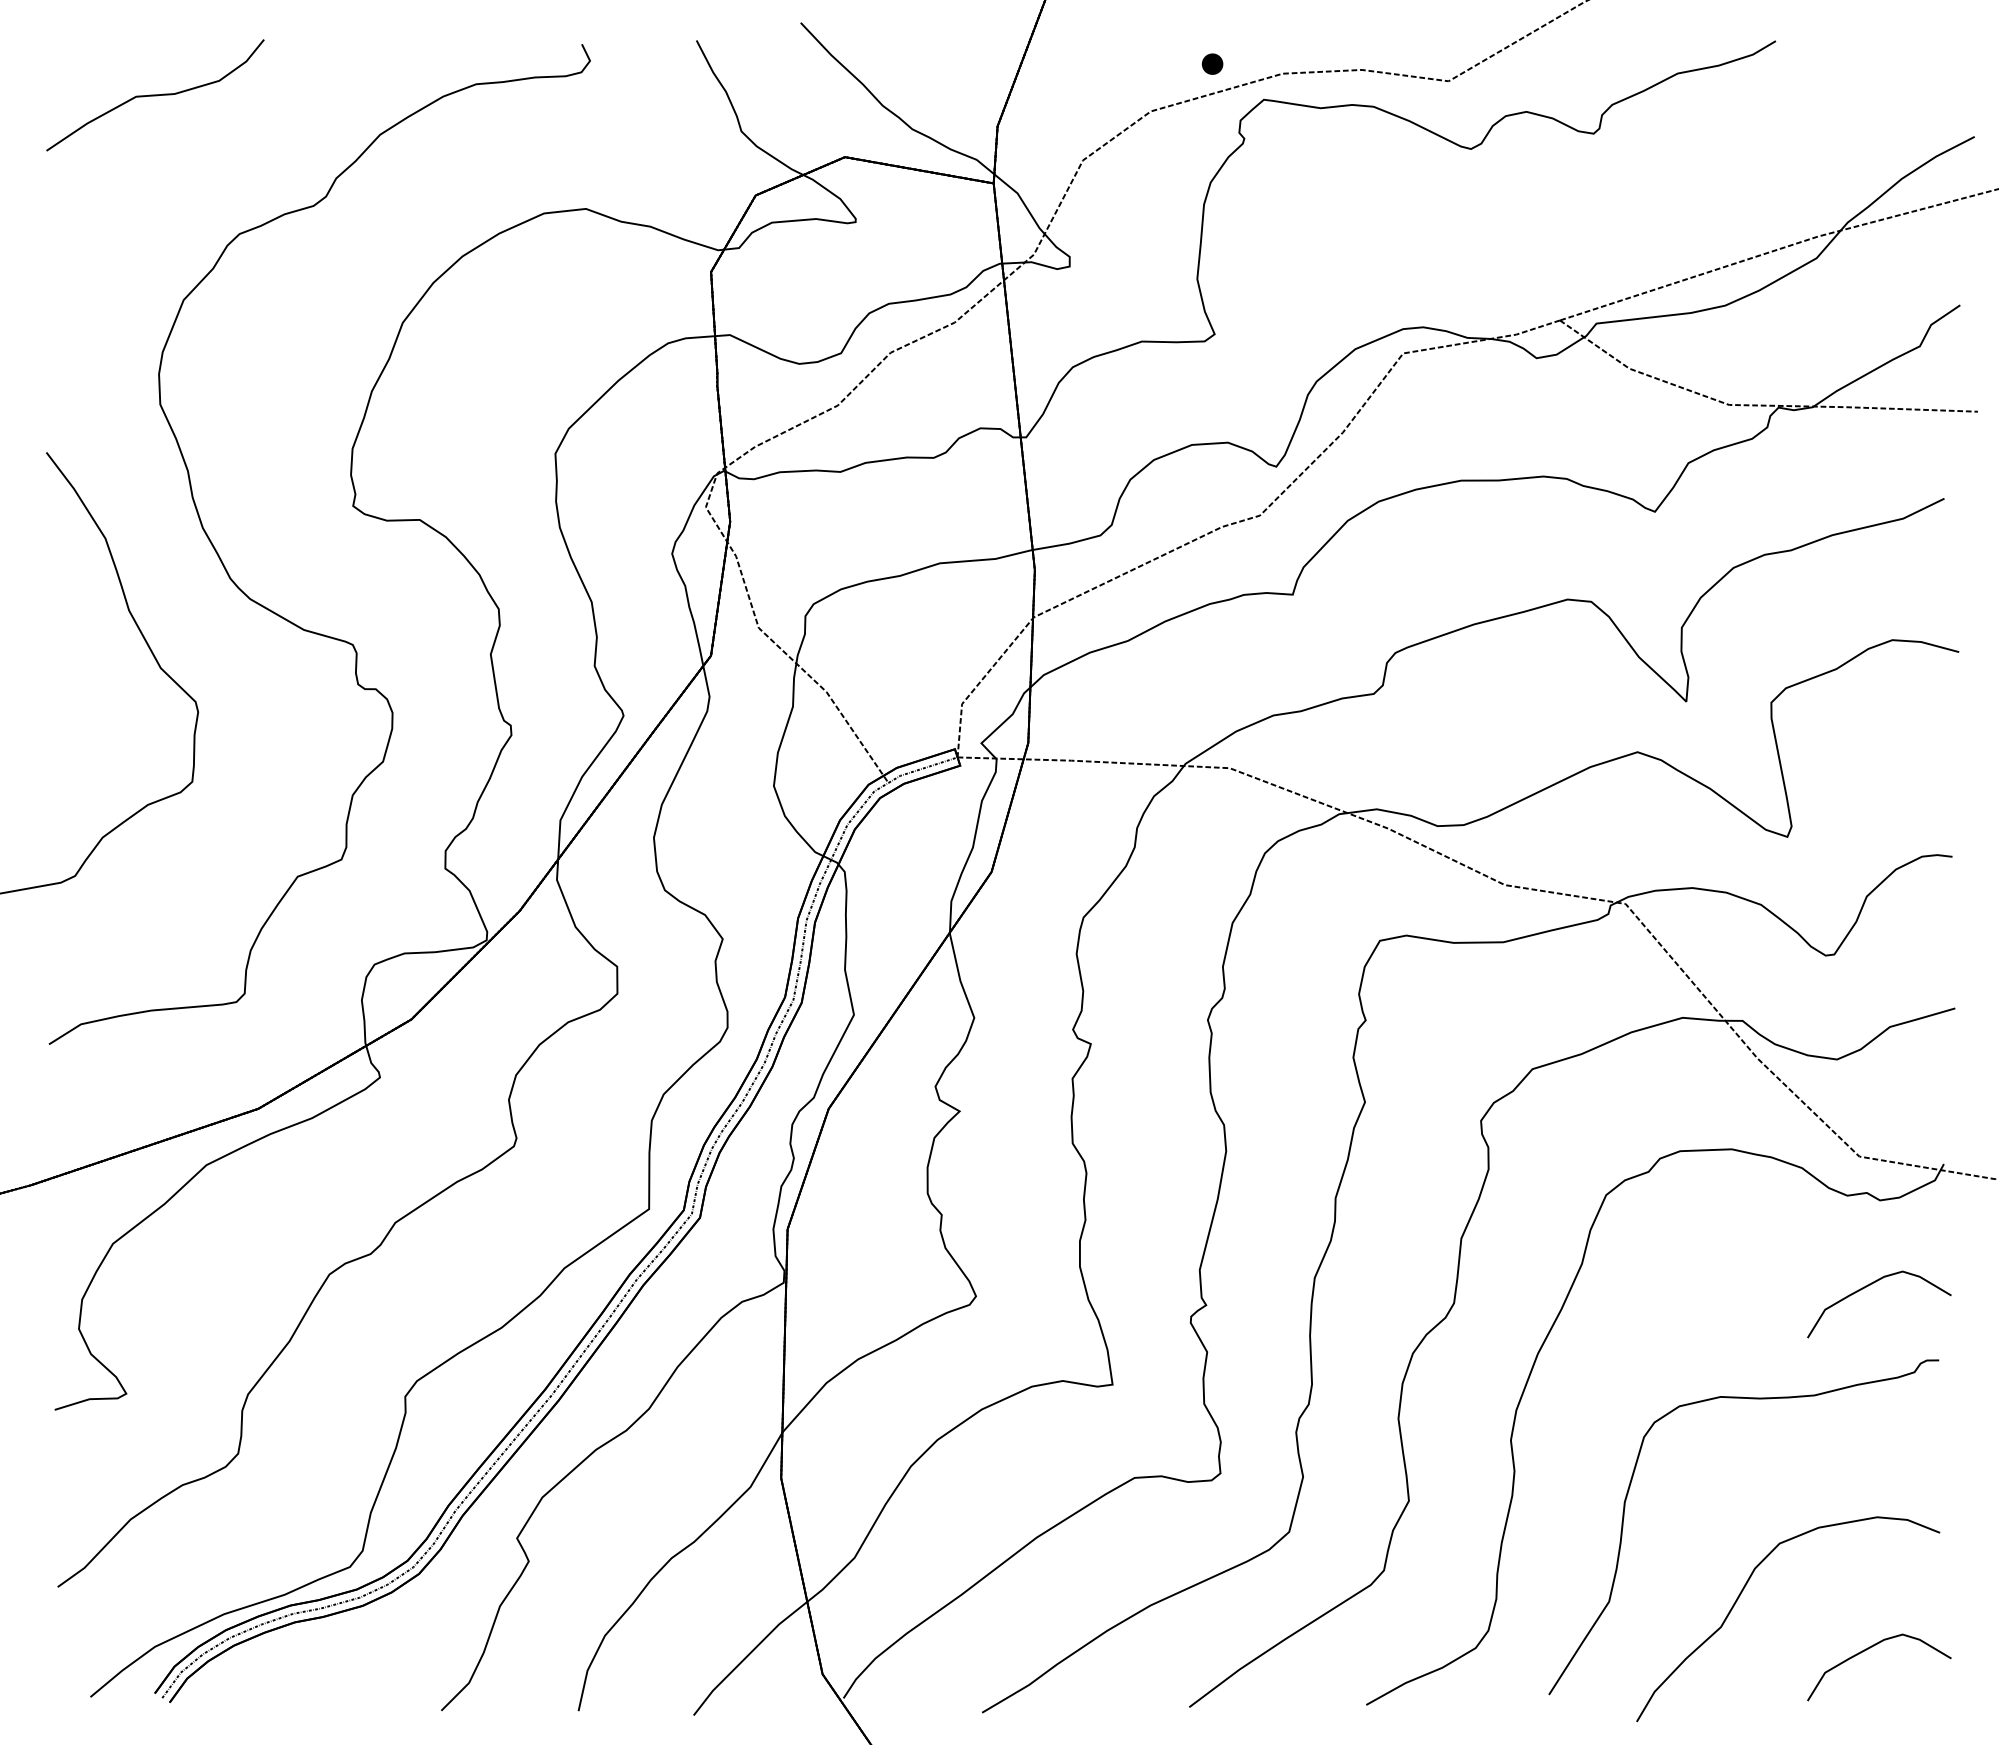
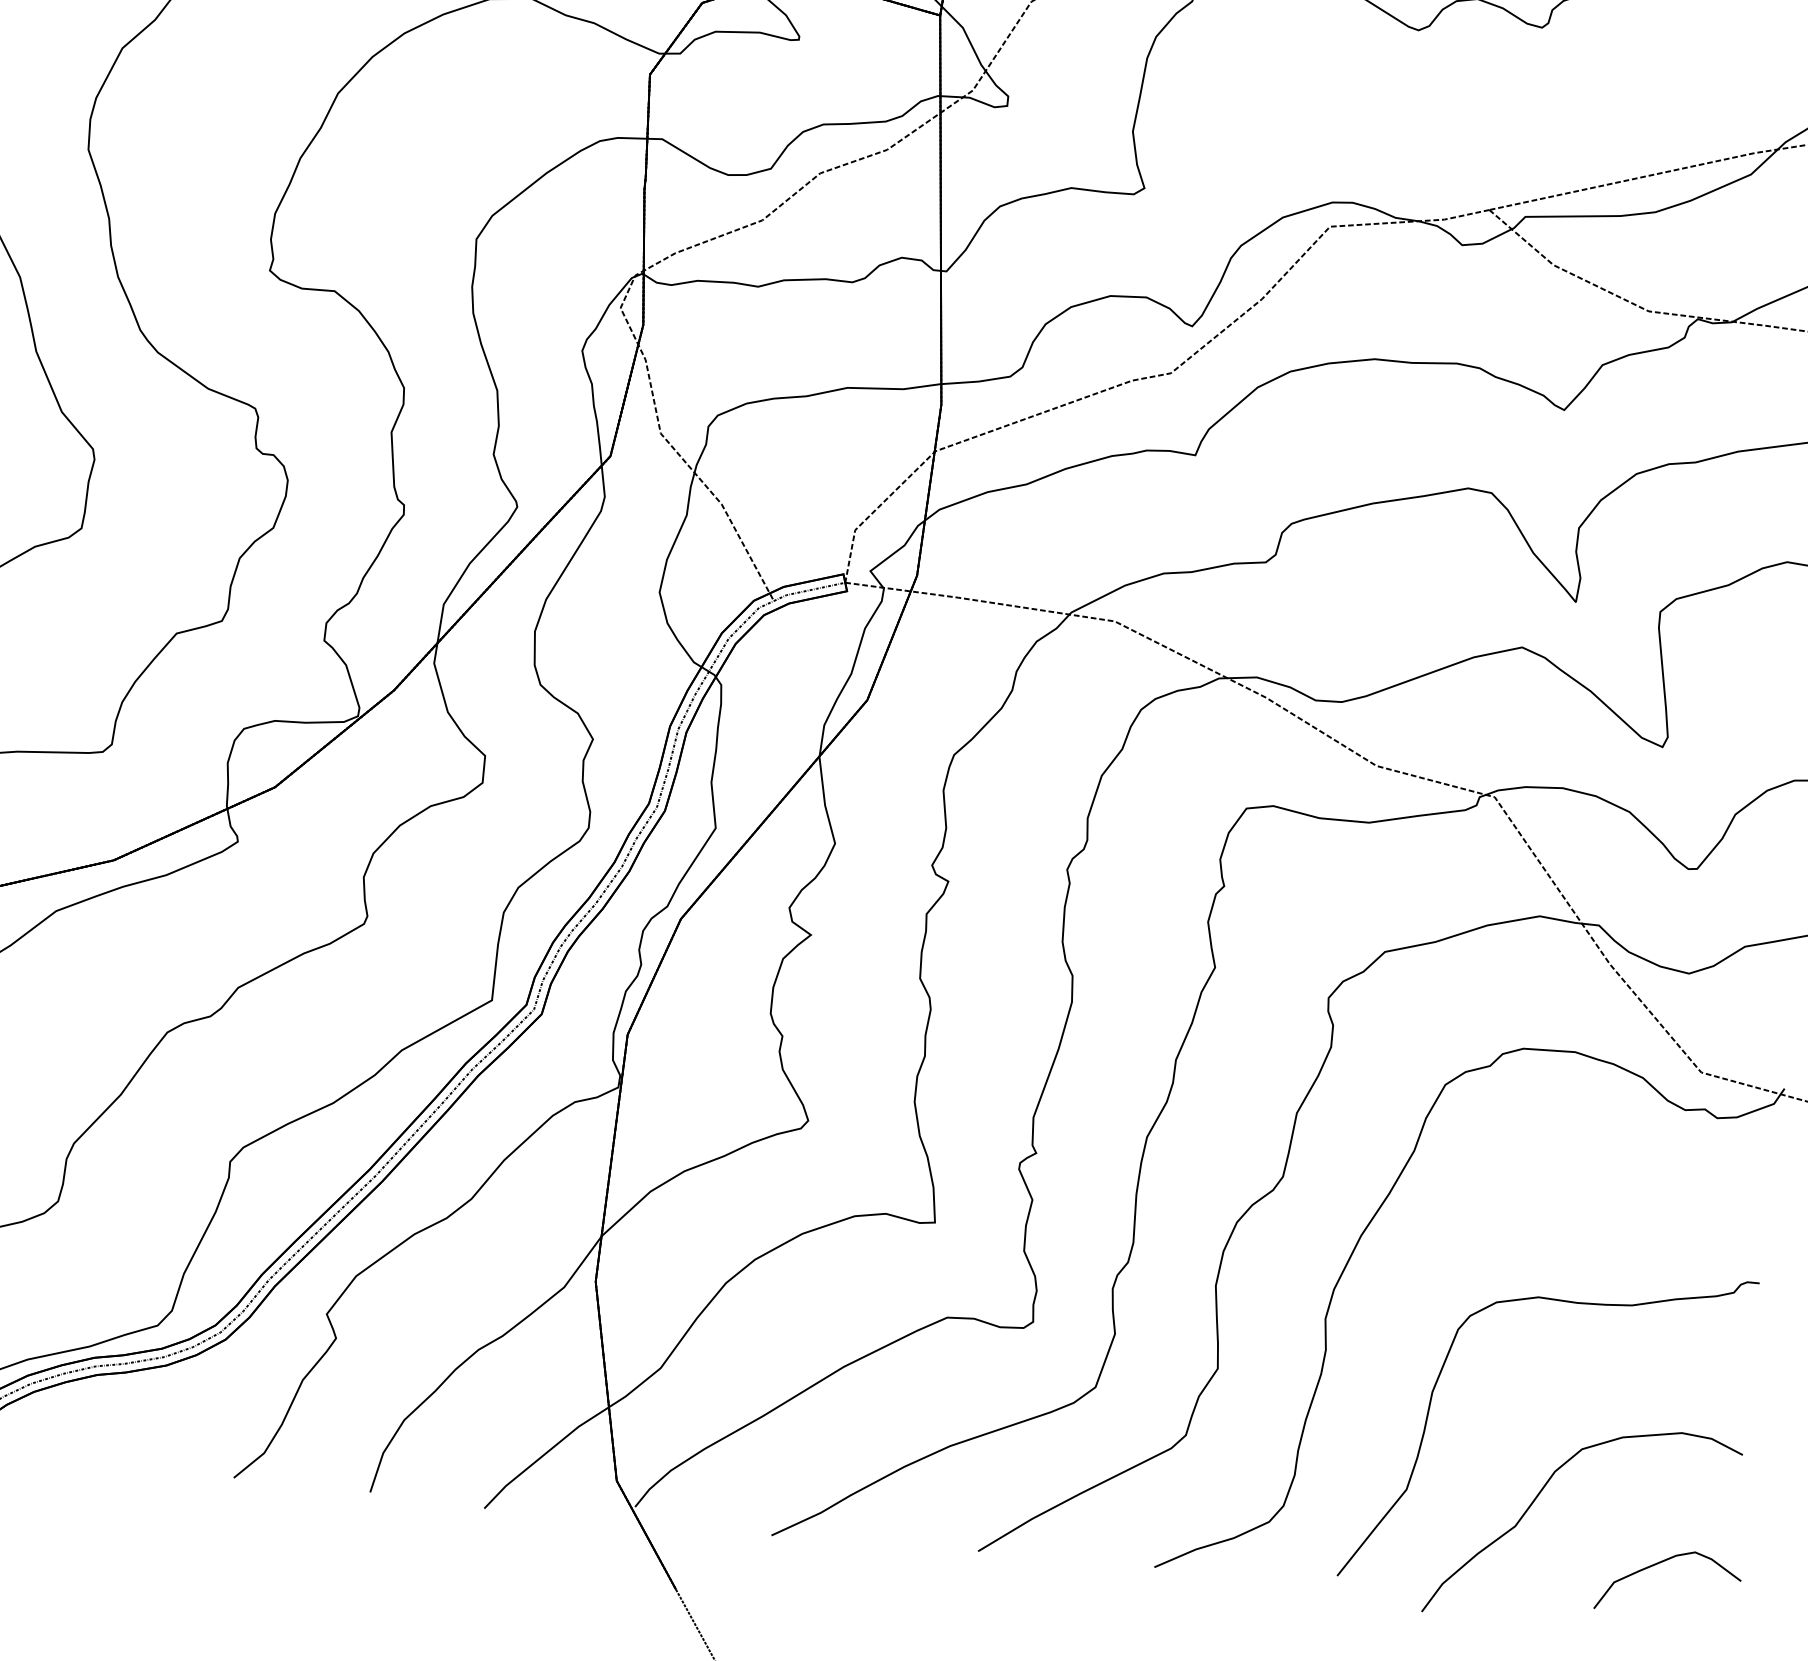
part: (1870, 1285) -> (1699, 1201), removed

